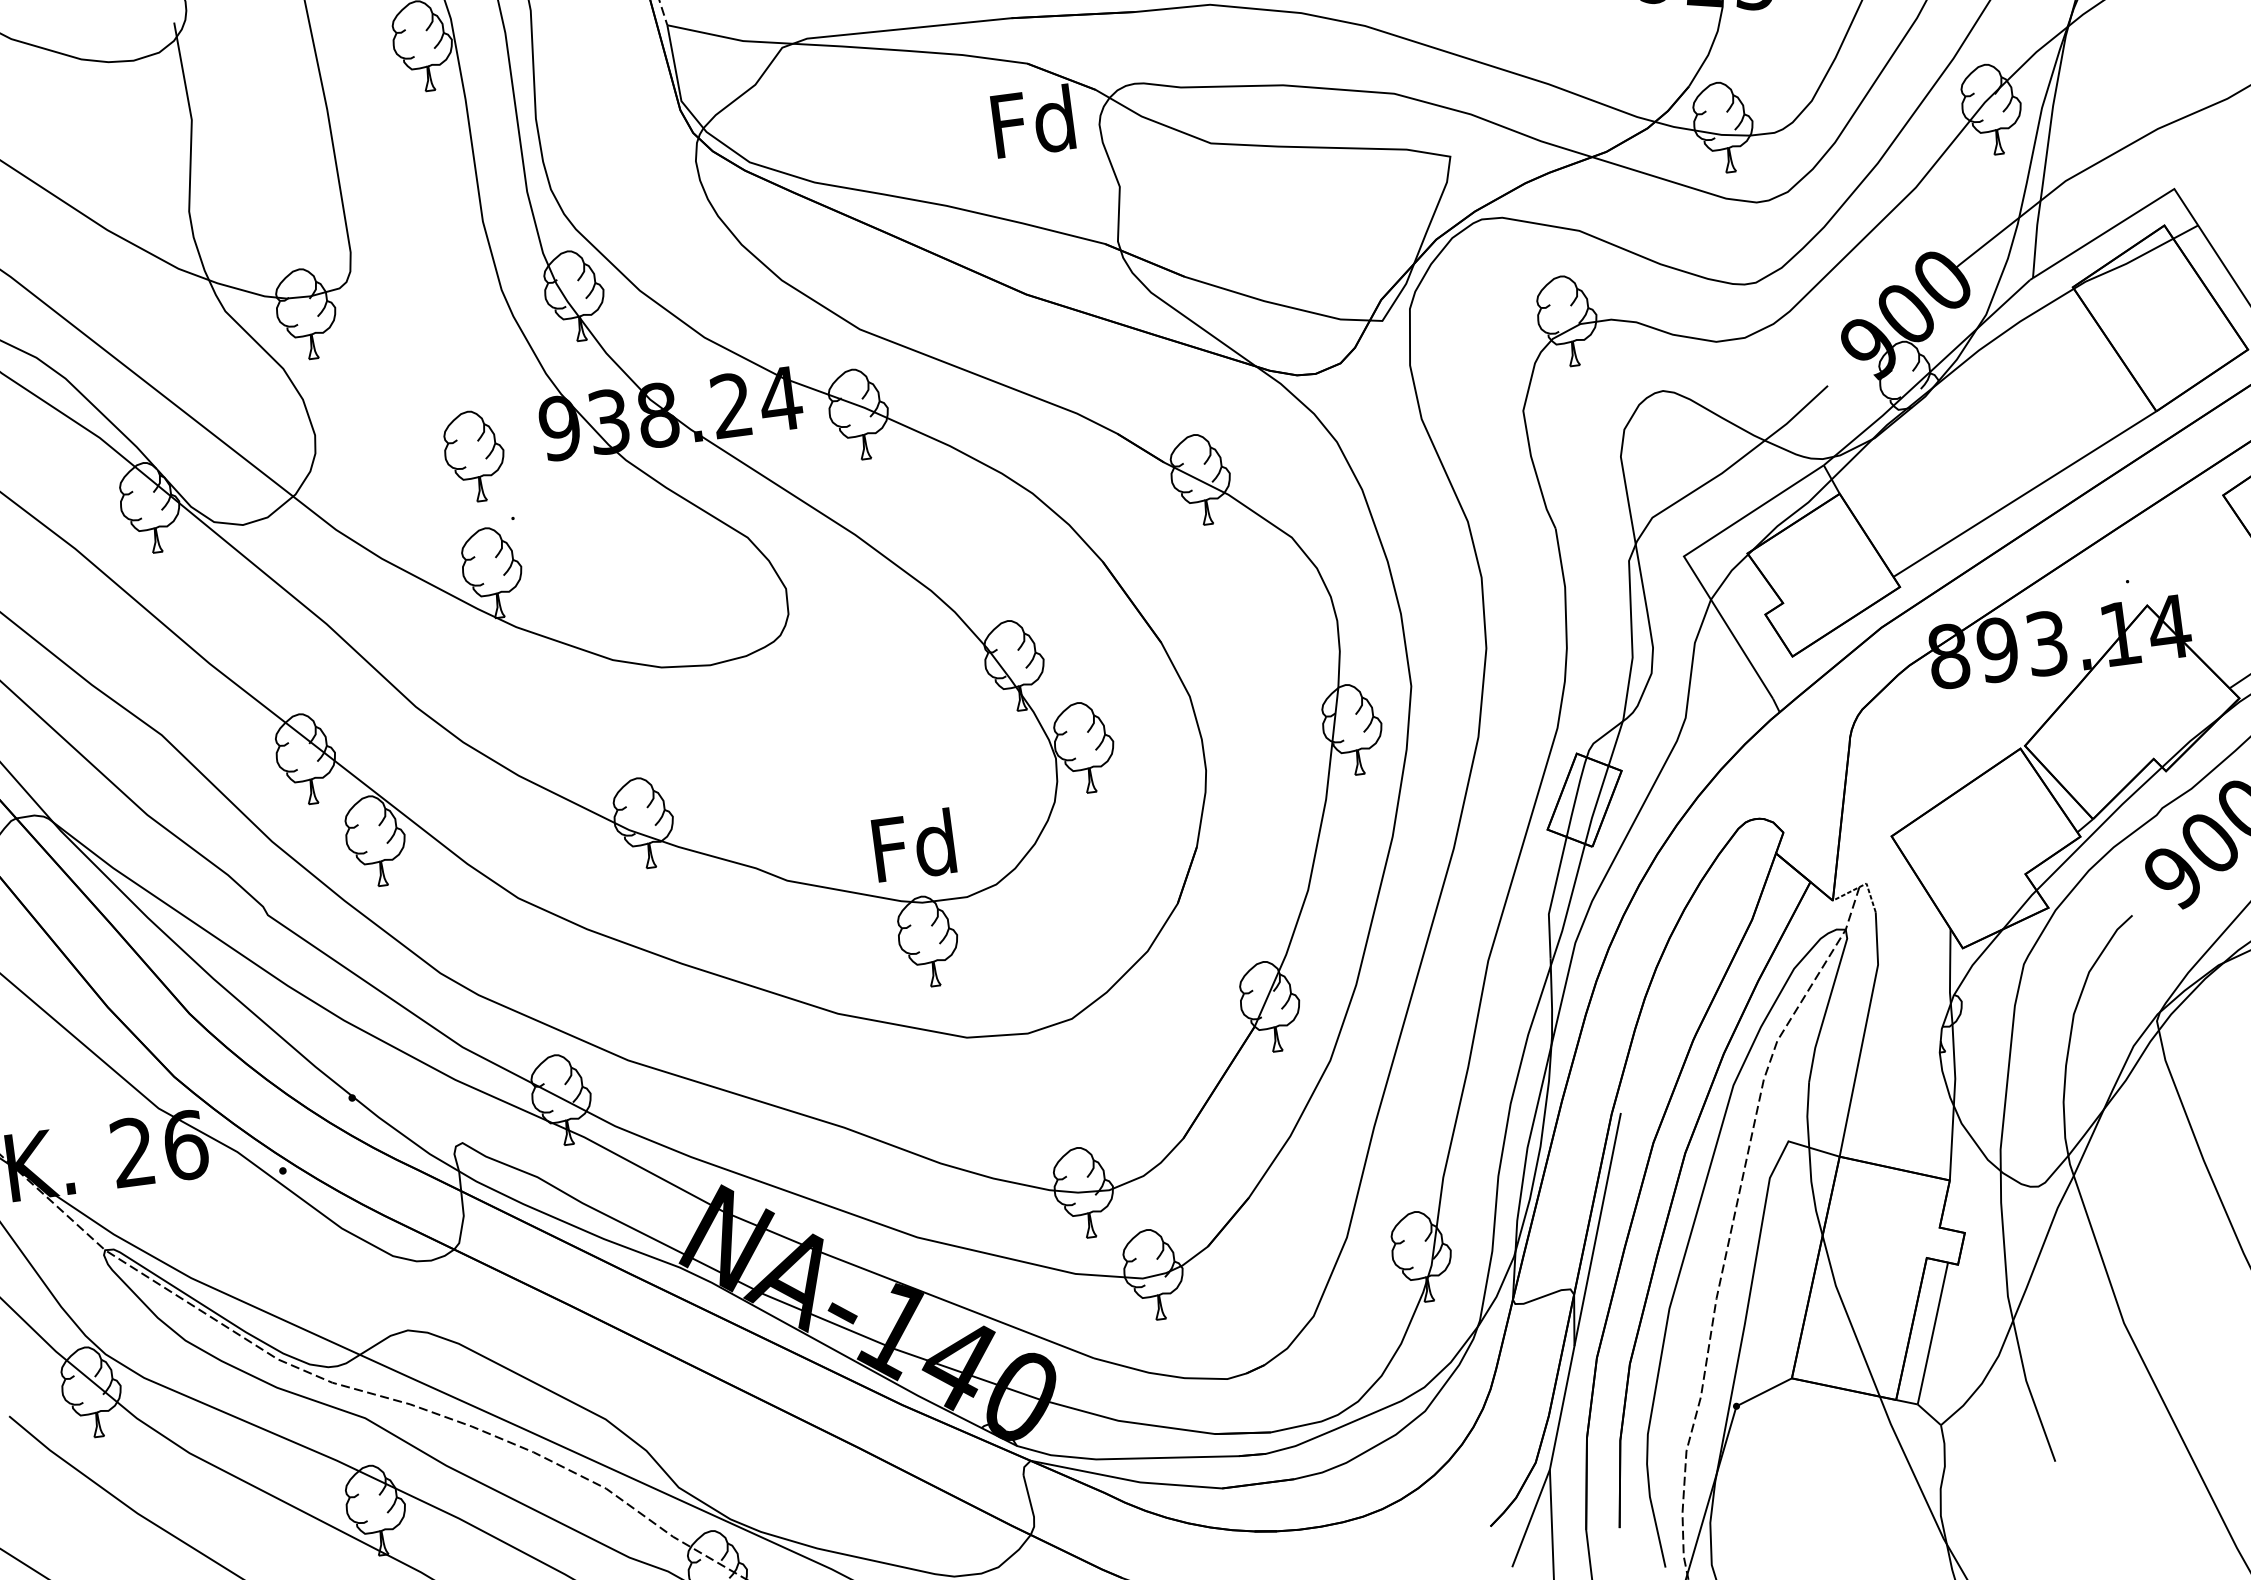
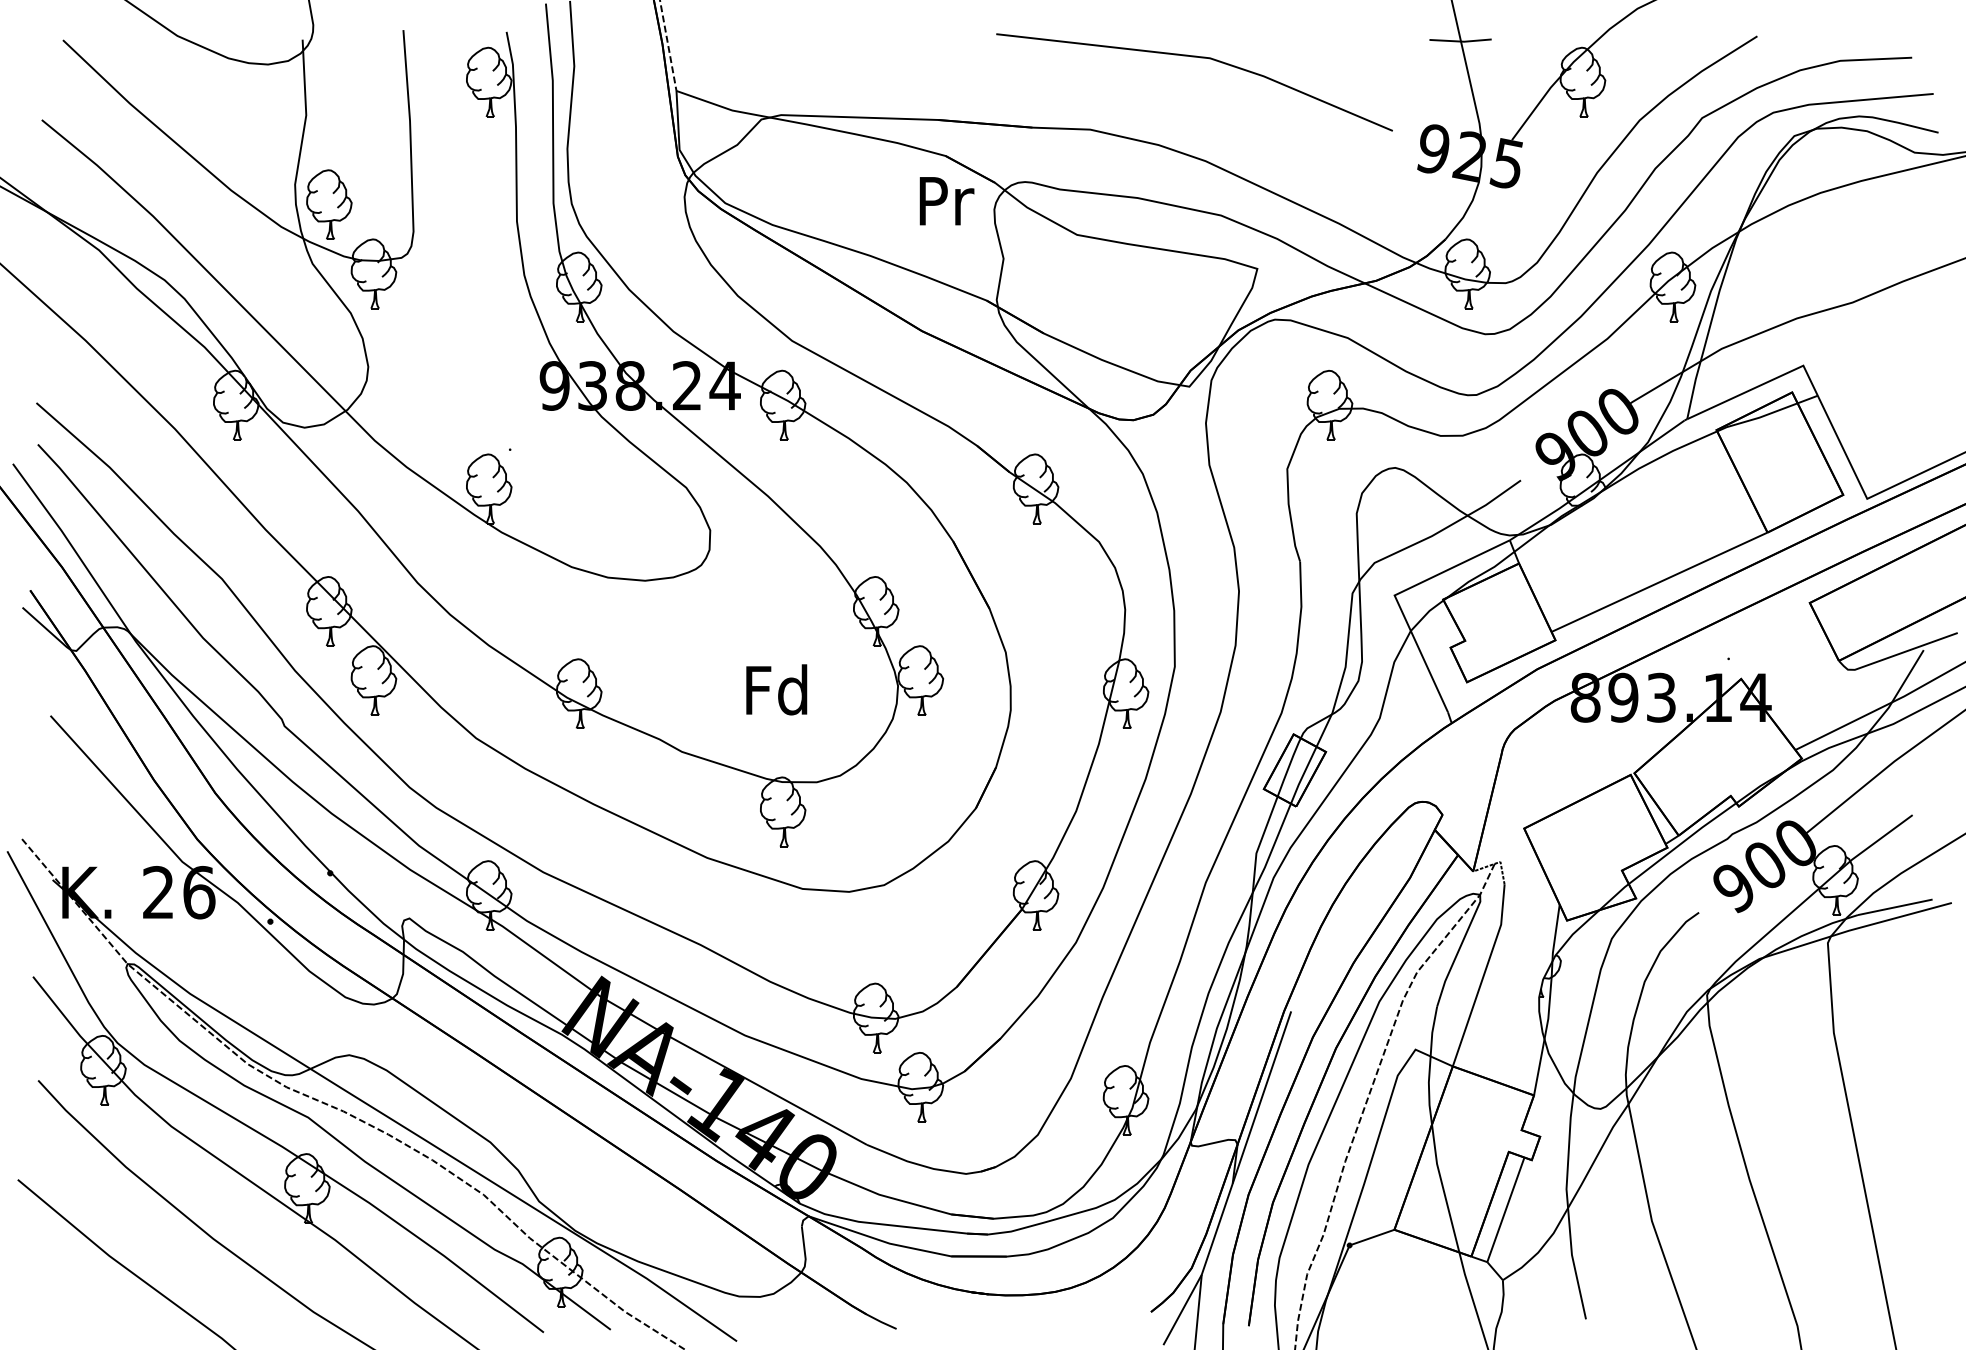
text: (1033, 121) -> (944, 200), Fd -> Pr
part: (474, 455) -> (329, 204), moved
text: (913, 845) -> (776, 689), moved

